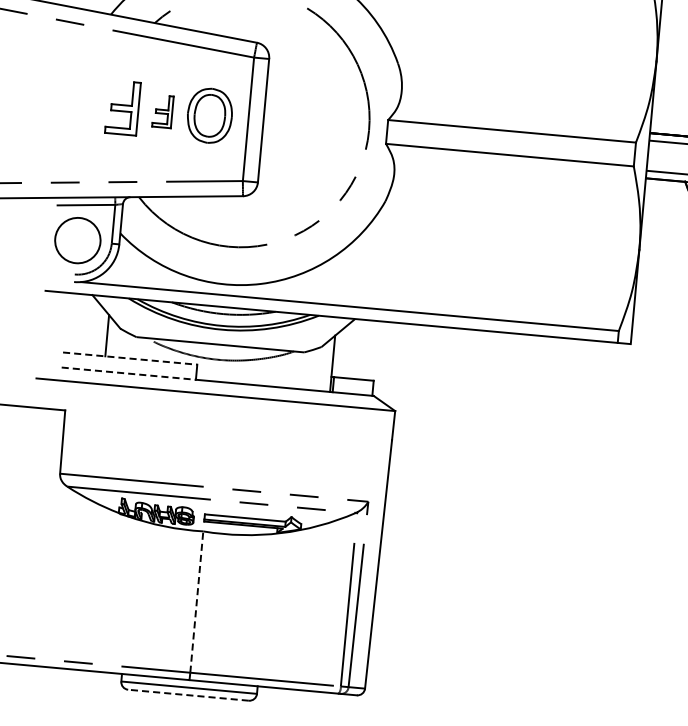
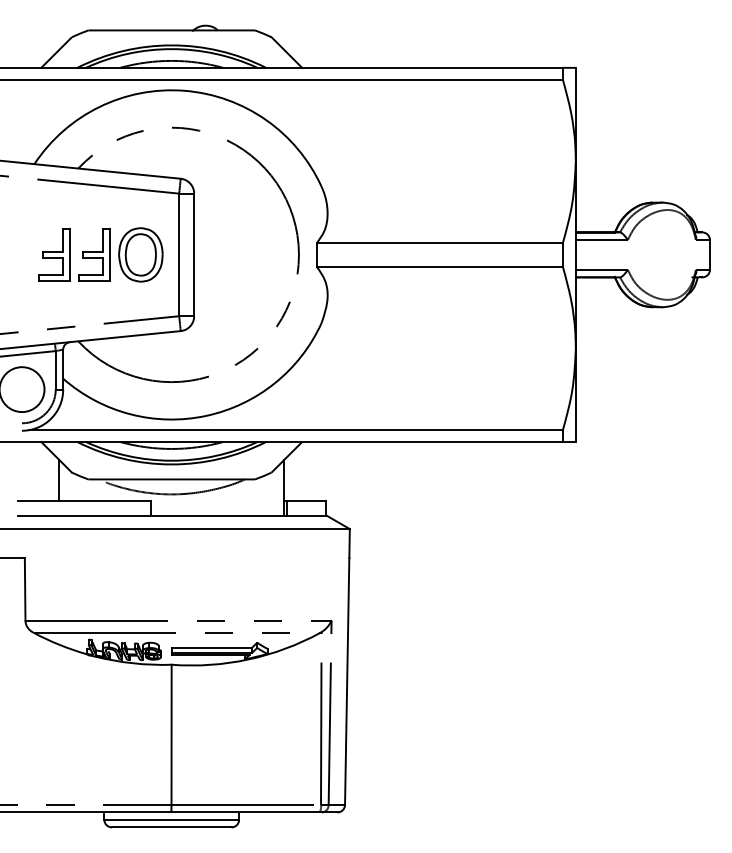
part: (163, 111) -> (94, 254), size x1.67
line: (130, 358) -> (84, 501), dashed -> solid
line: (129, 374) -> (84, 516), dashed -> solid
line: (196, 601) -> (171, 734), dashed -> solid
line: (188, 695) -> (171, 827), dashed -> solid

